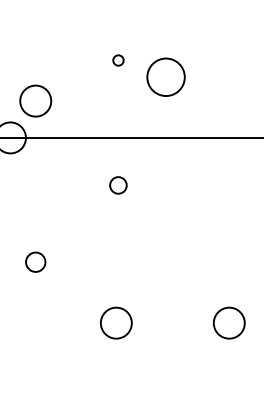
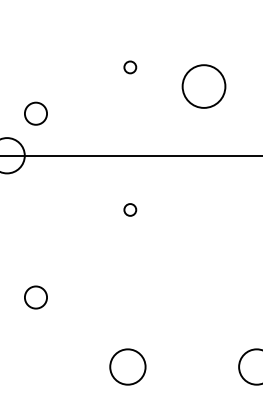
circle: (165, 76) -> (203, 85), moved
circle: (35, 100) -> (35, 113), size x0.62
circle: (118, 185) -> (130, 209), size x0.62

